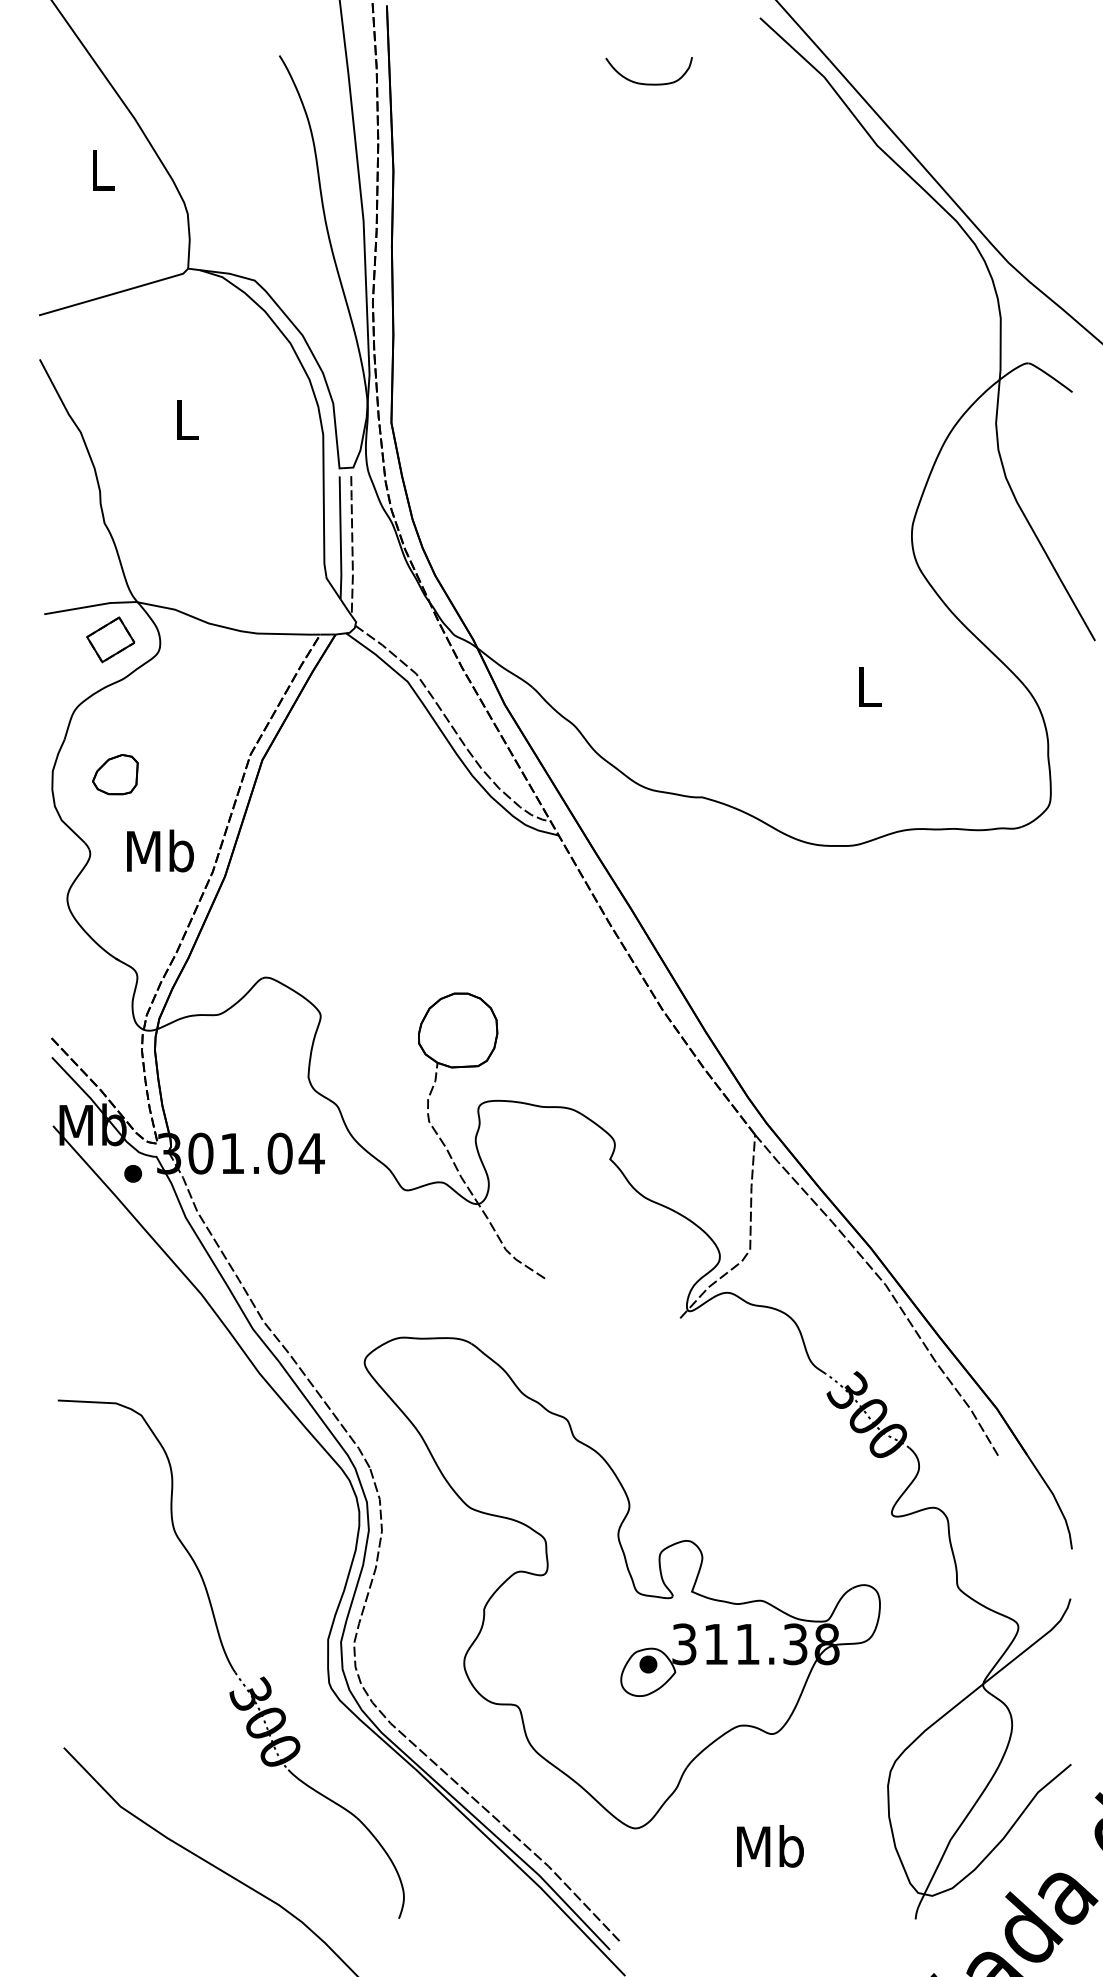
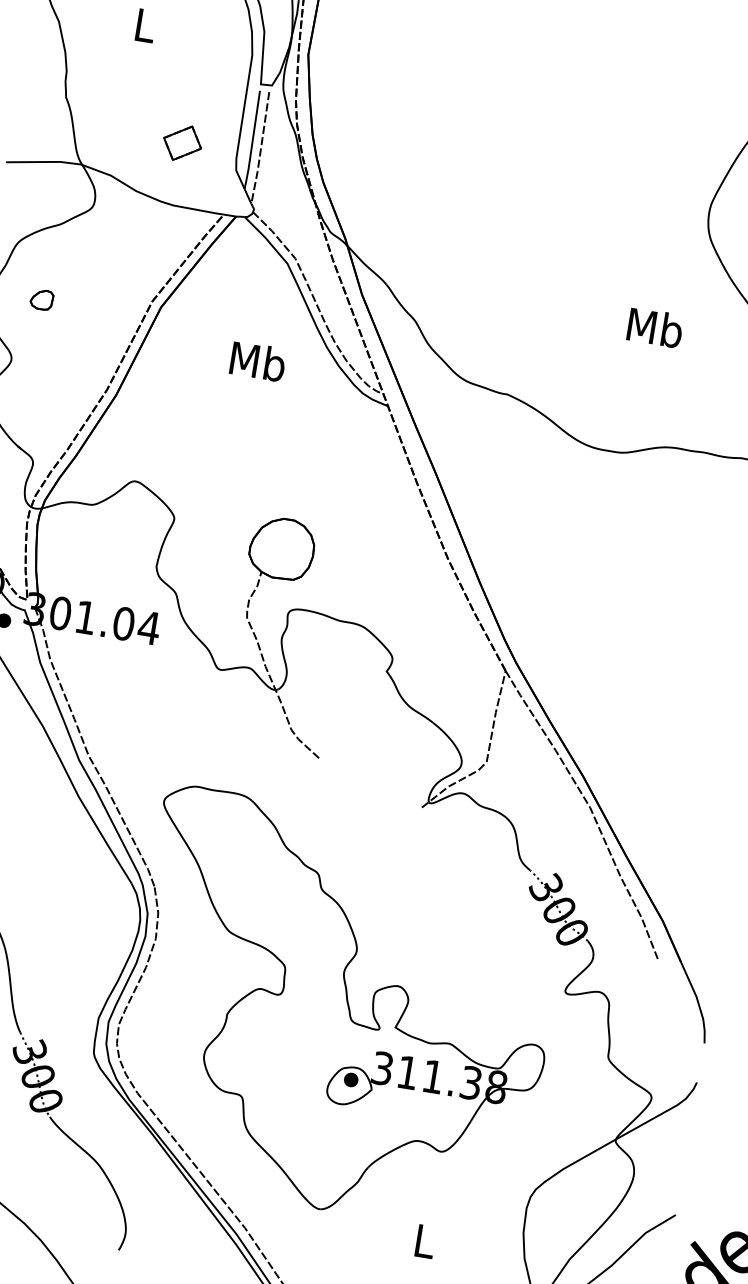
part: (110, 639) -> (182, 142), moved
text: (868, 686) -> (654, 327), L -> Mb
part: (115, 774) -> (42, 299), size x0.6
text: (160, 850) -> (258, 361), moved
text: (770, 1846) -> (424, 1241), Mb -> L

